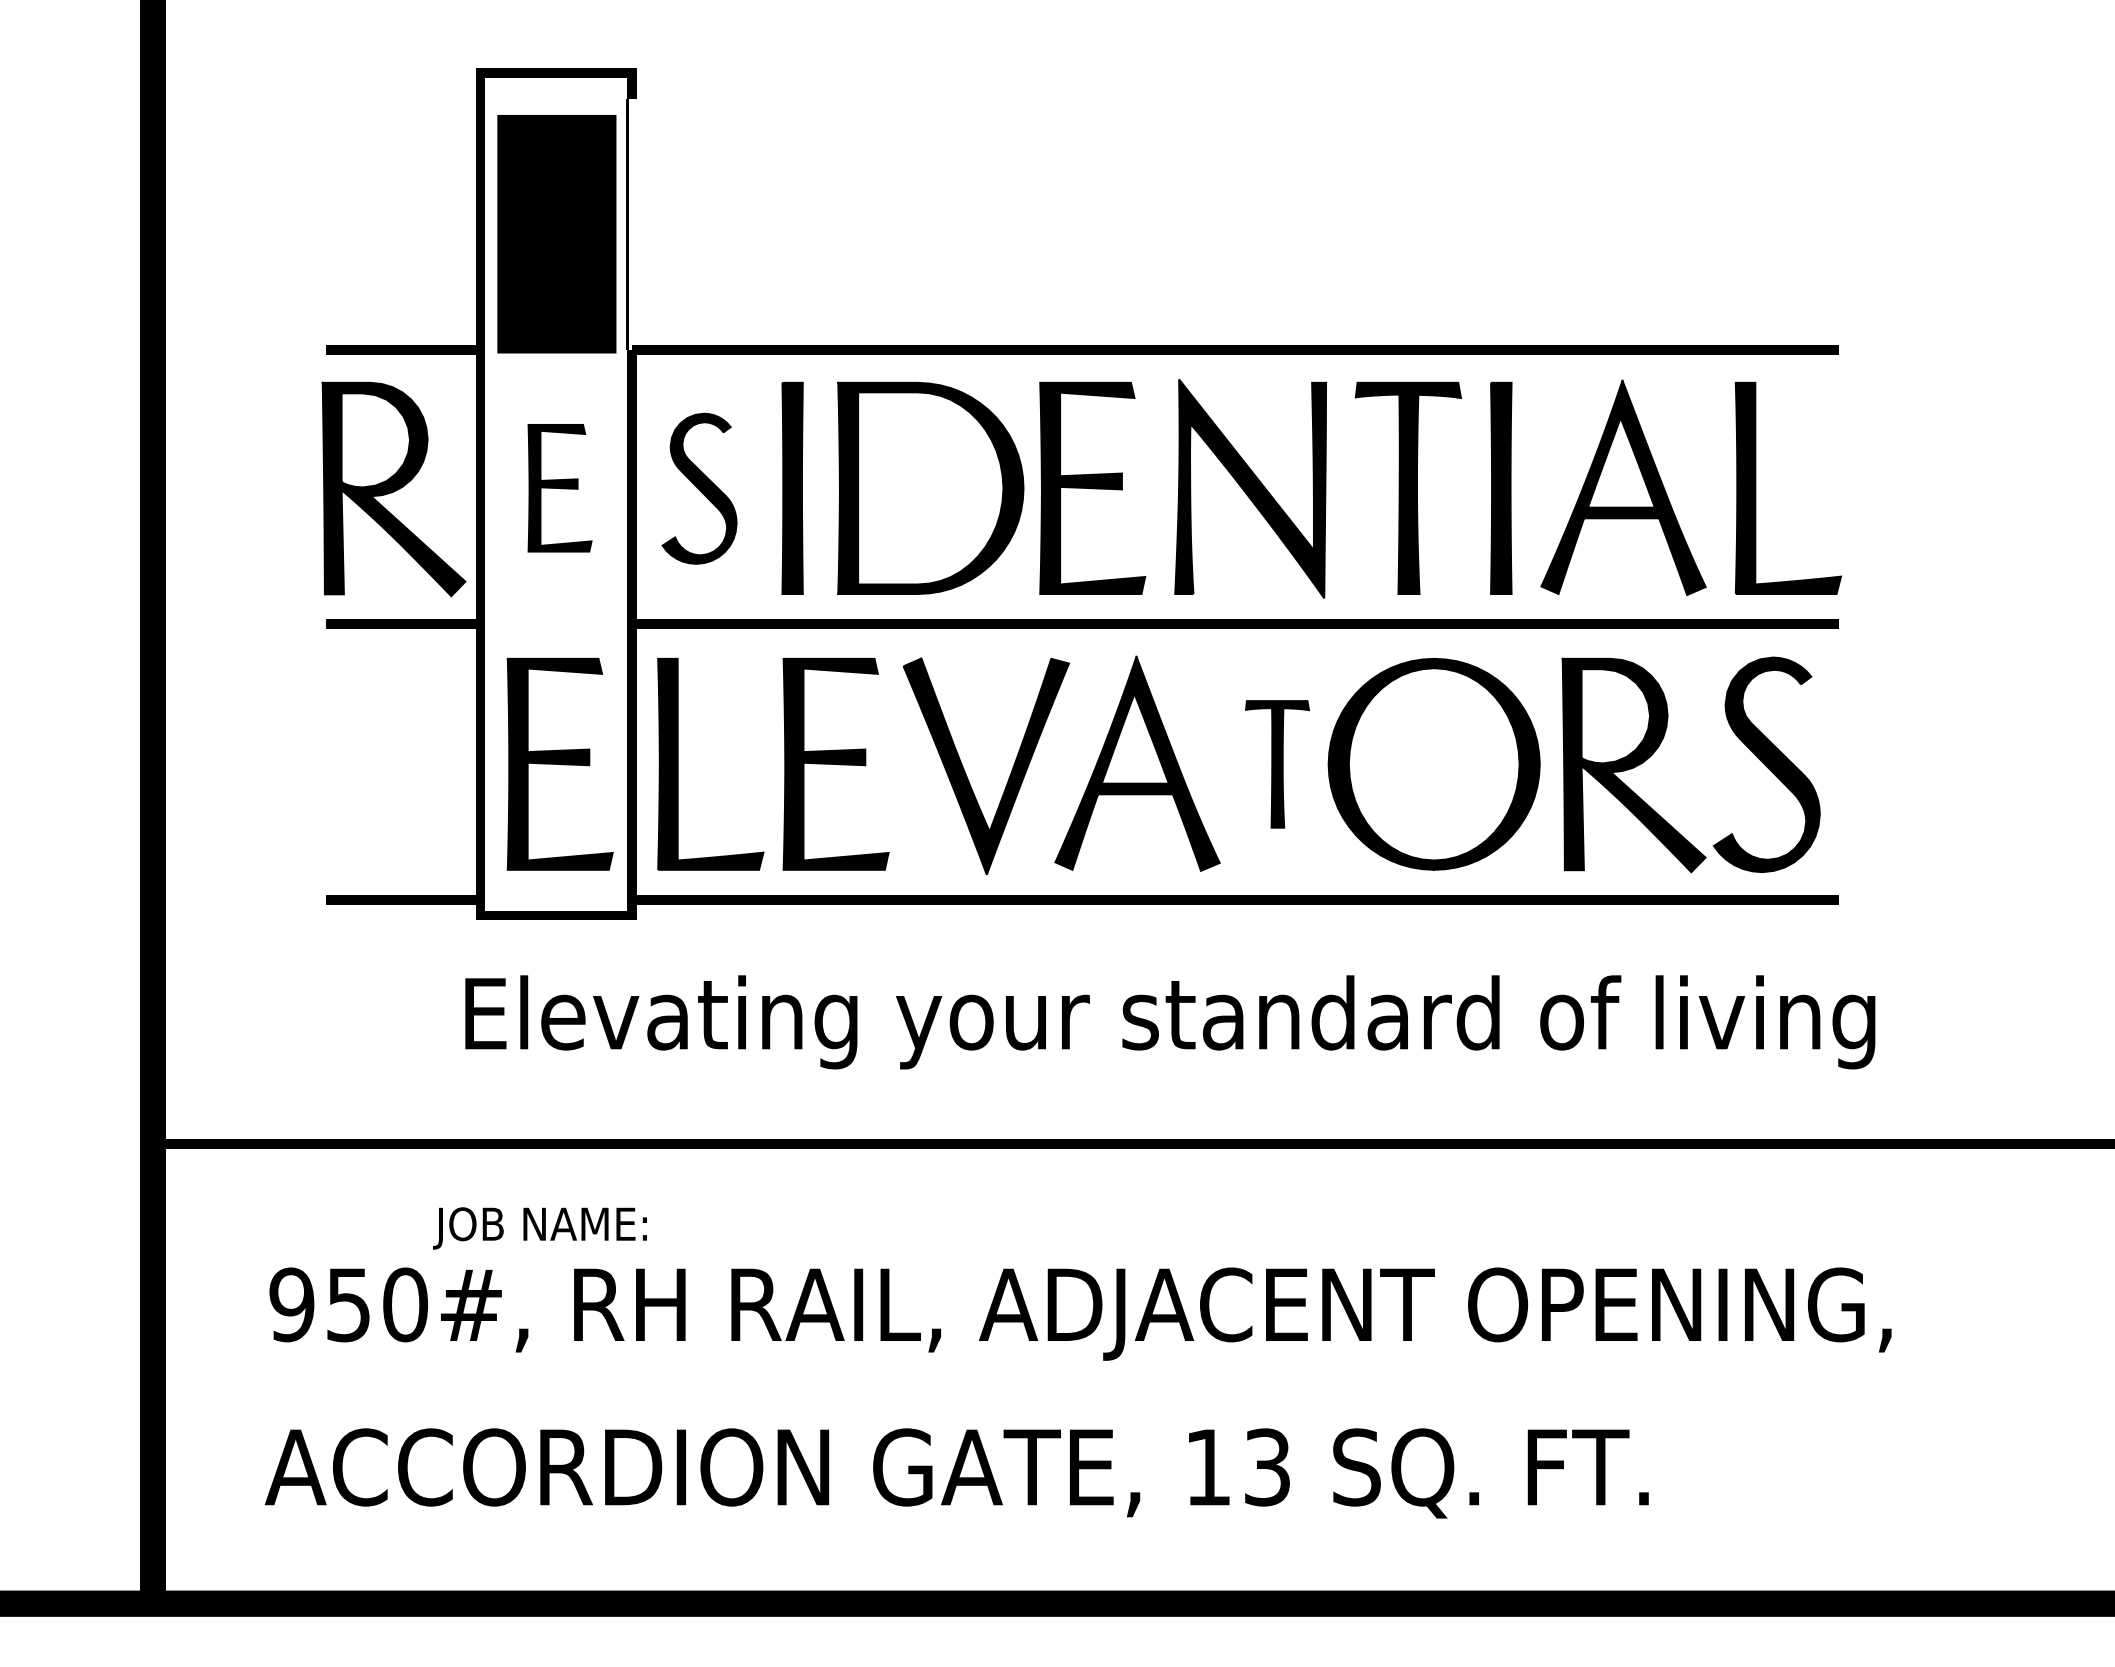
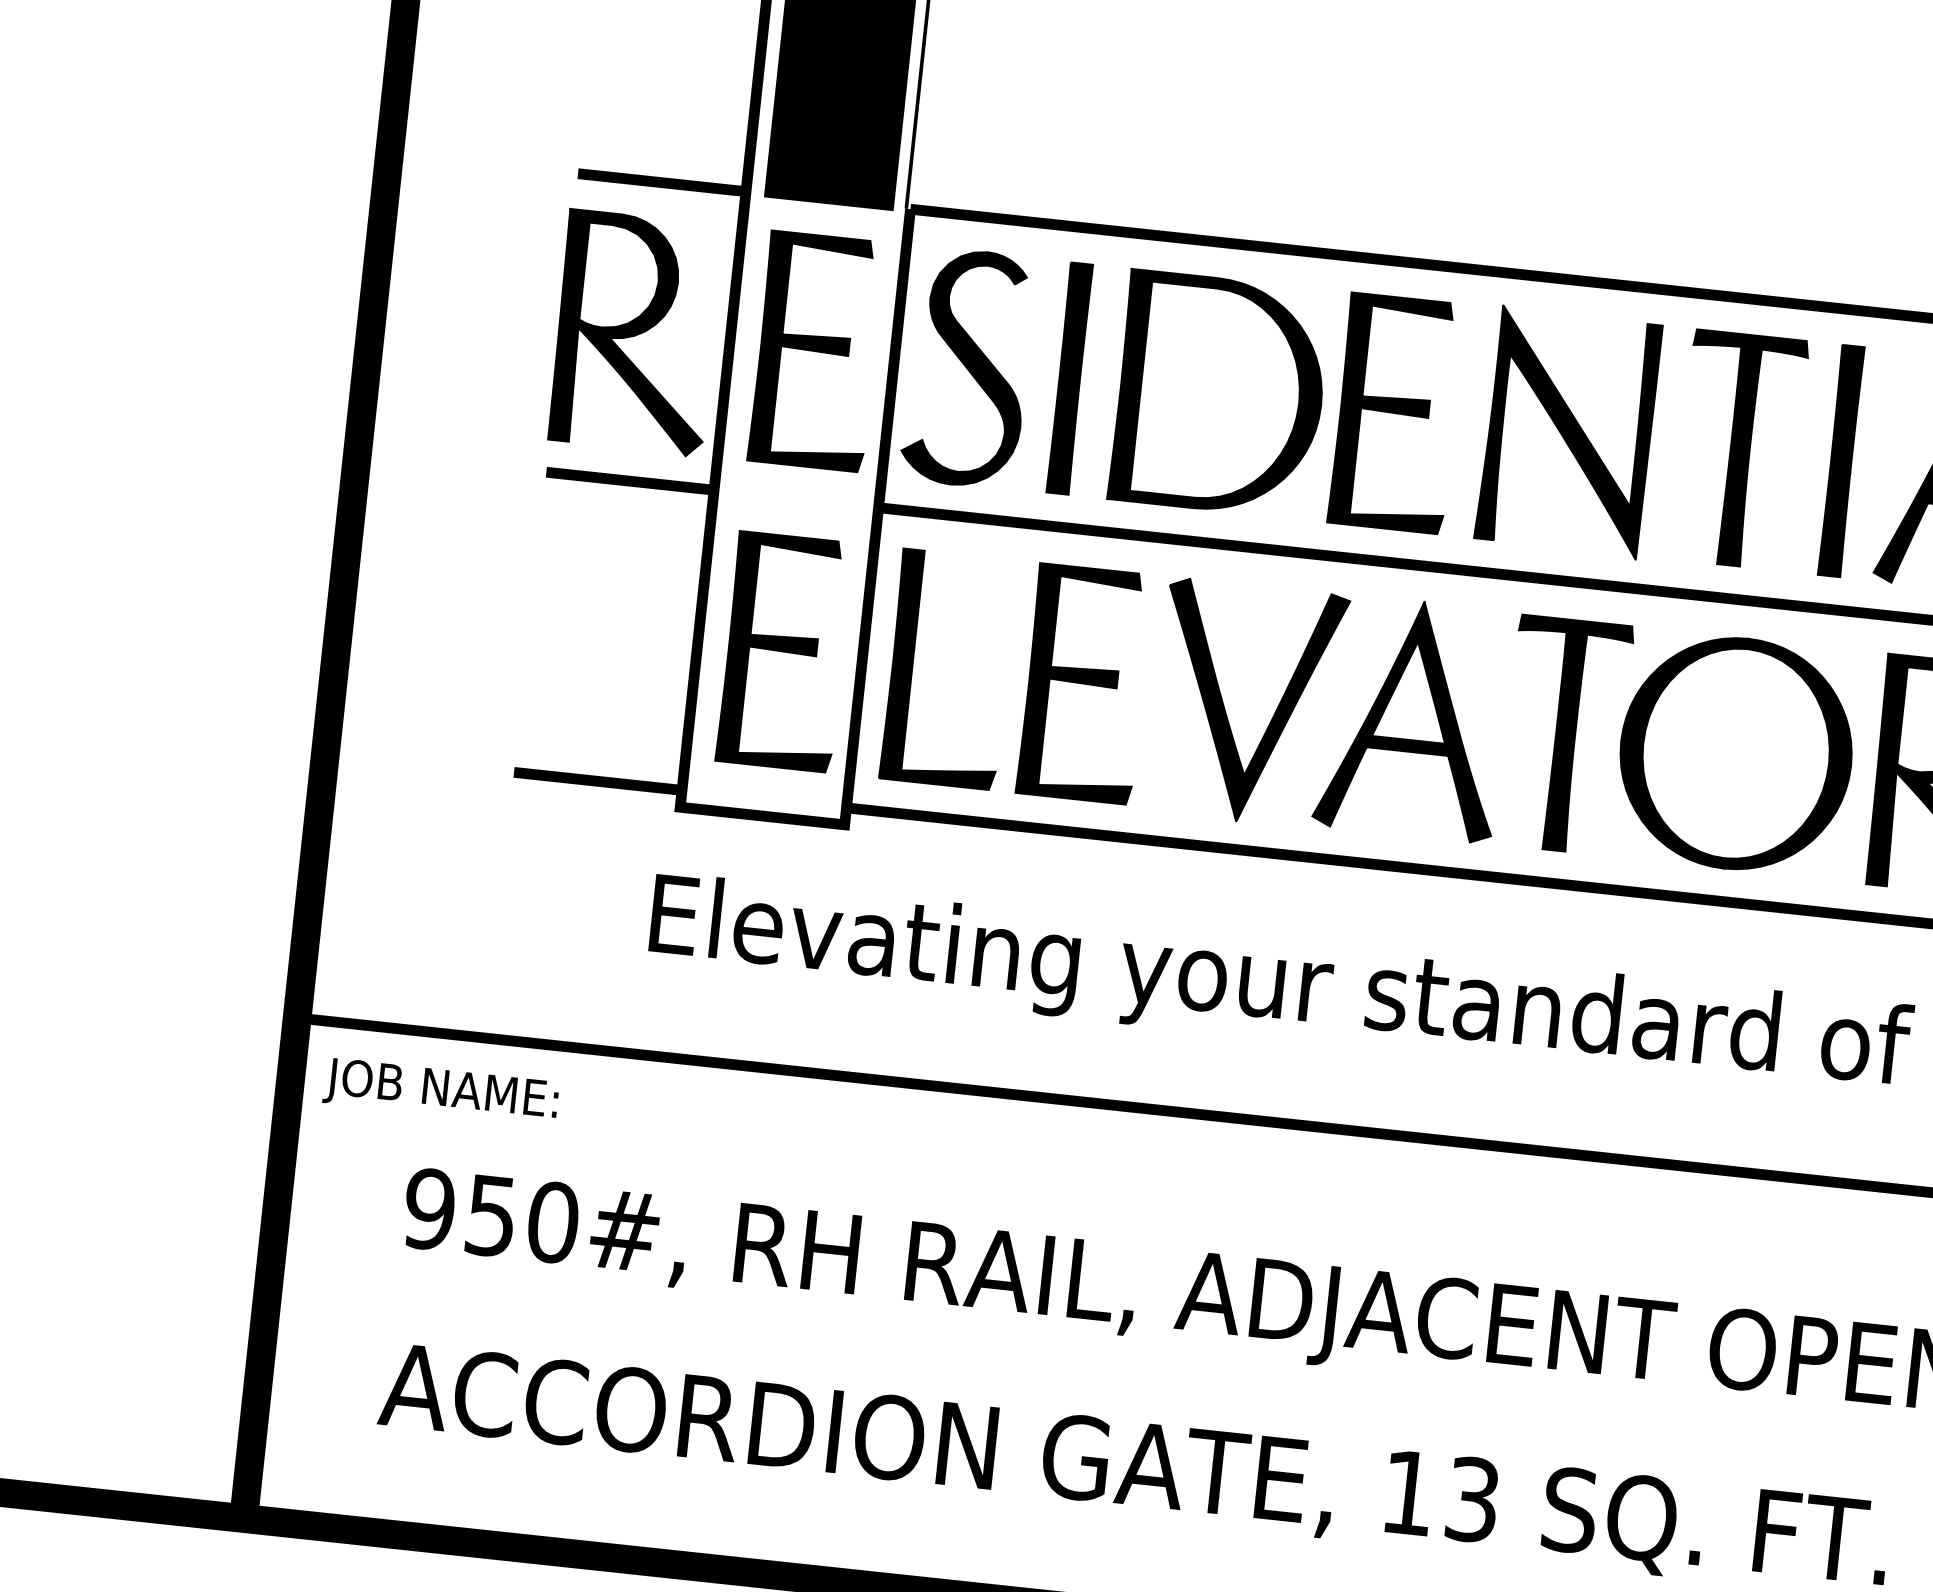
part: (559, 487) -> (815, 350), size x1.67
part: (699, 488) -> (968, 367), size x1.43
part: (1277, 764) -> (1565, 735), size x1.67
text: (539, 1228) -> (440, 1092), moved

